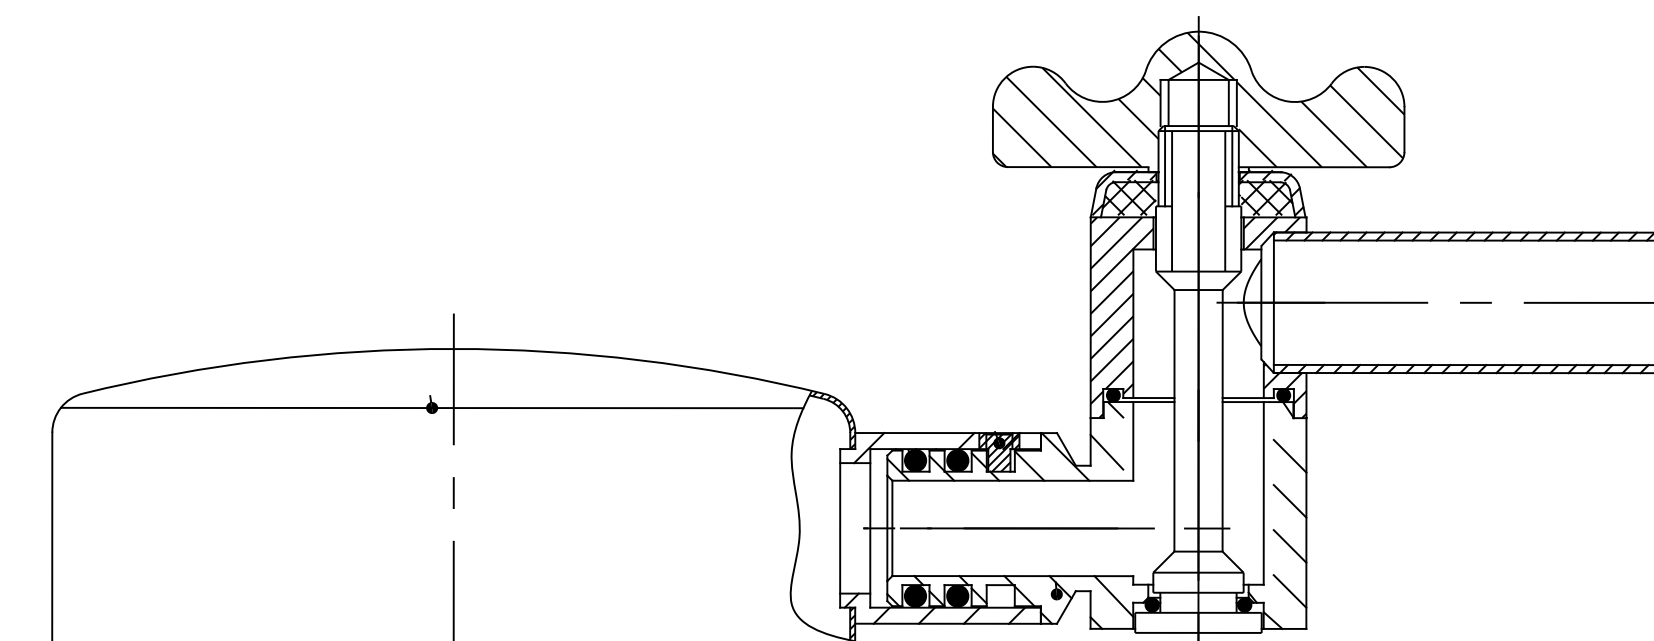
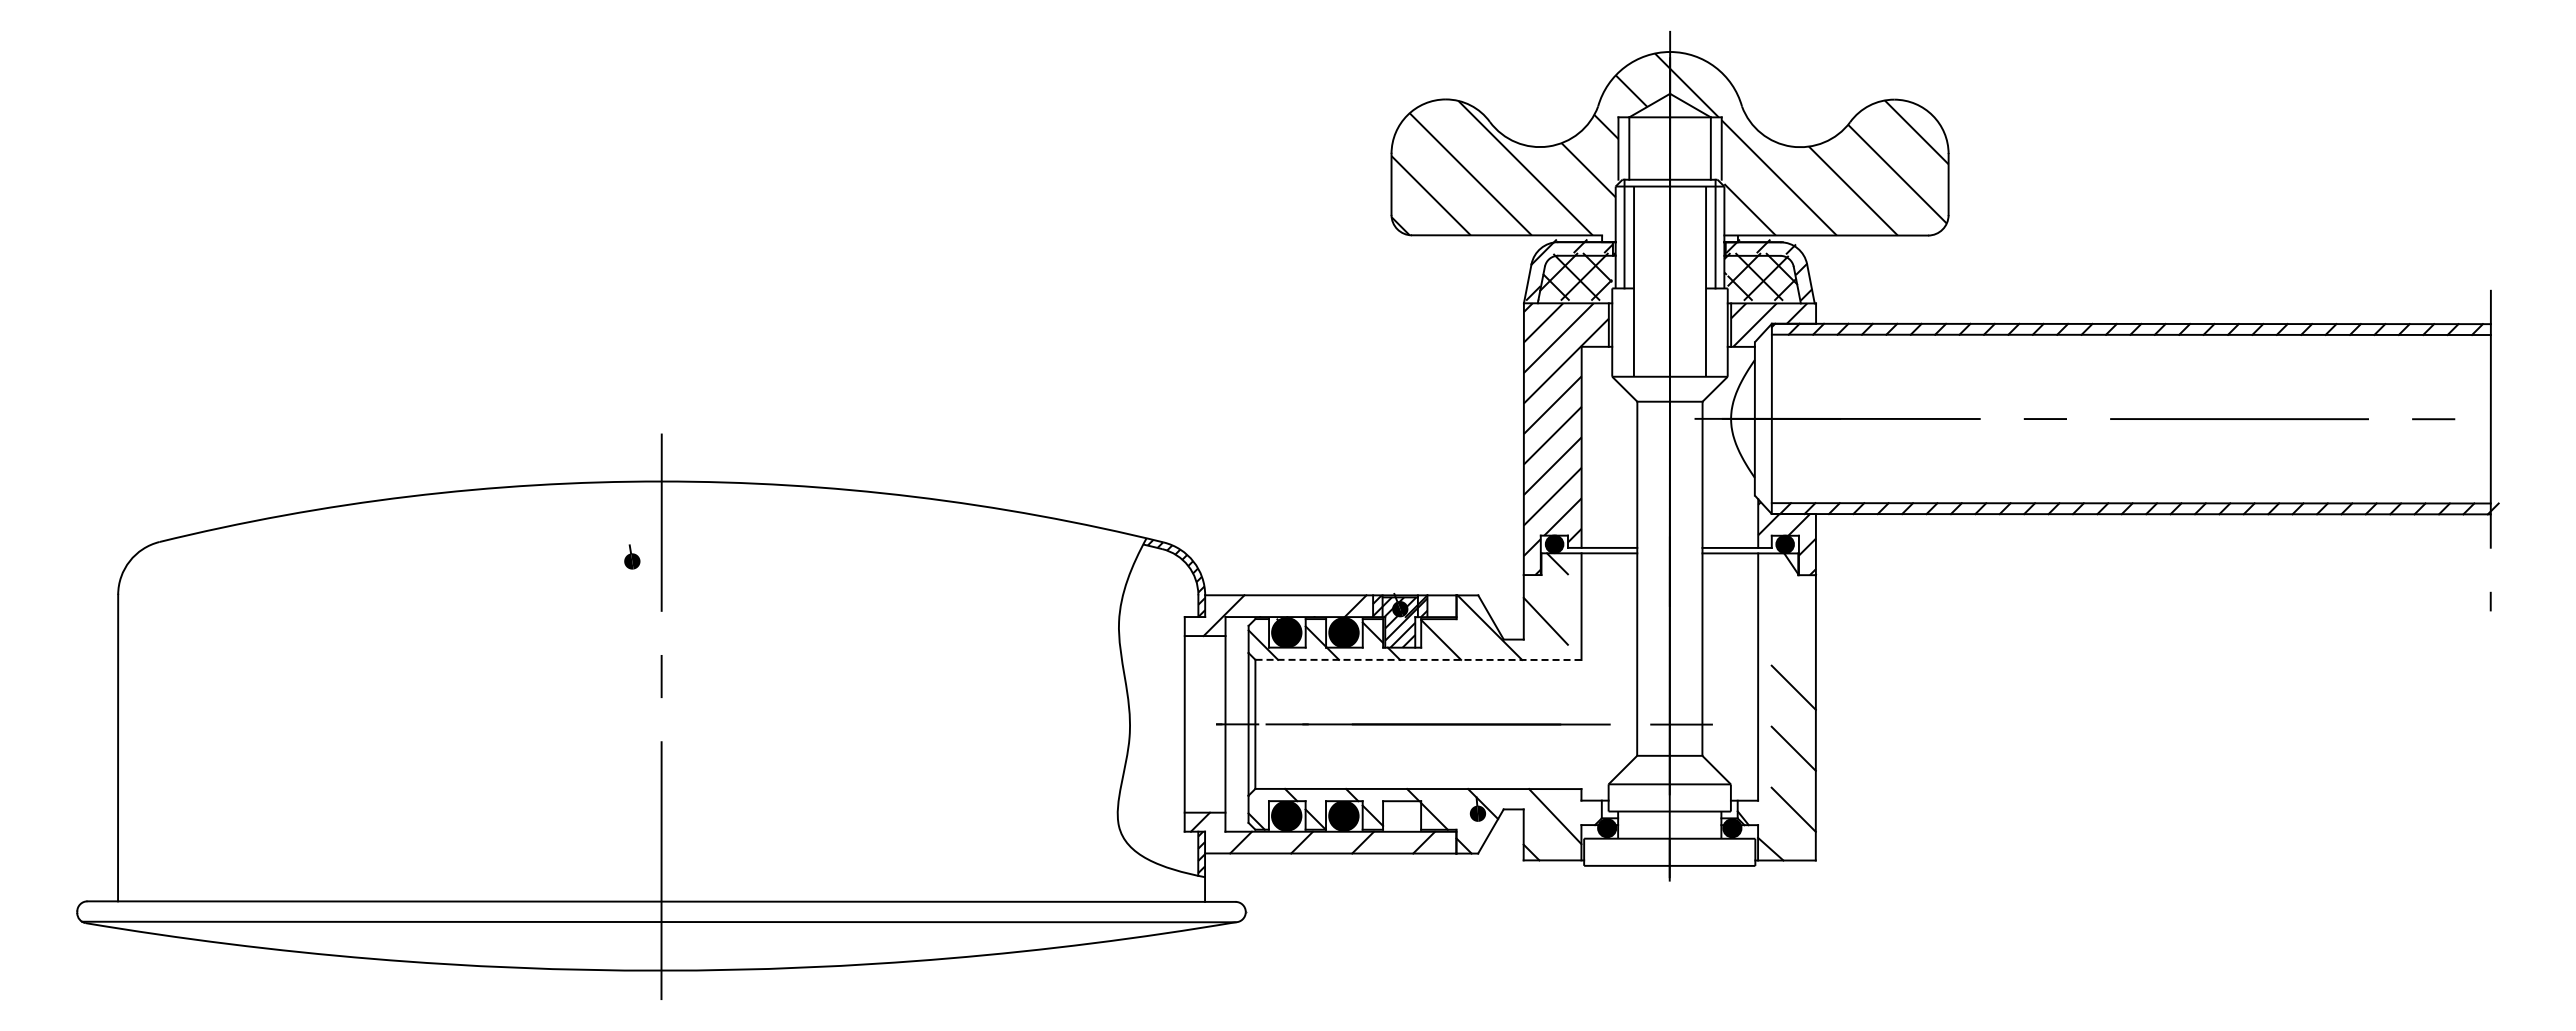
line: (431, 408) -> (631, 561), removed
line: (1289, 456) -> (1793, 626), removed
line: (1012, 480) -> (1417, 659), solid -> dashed

